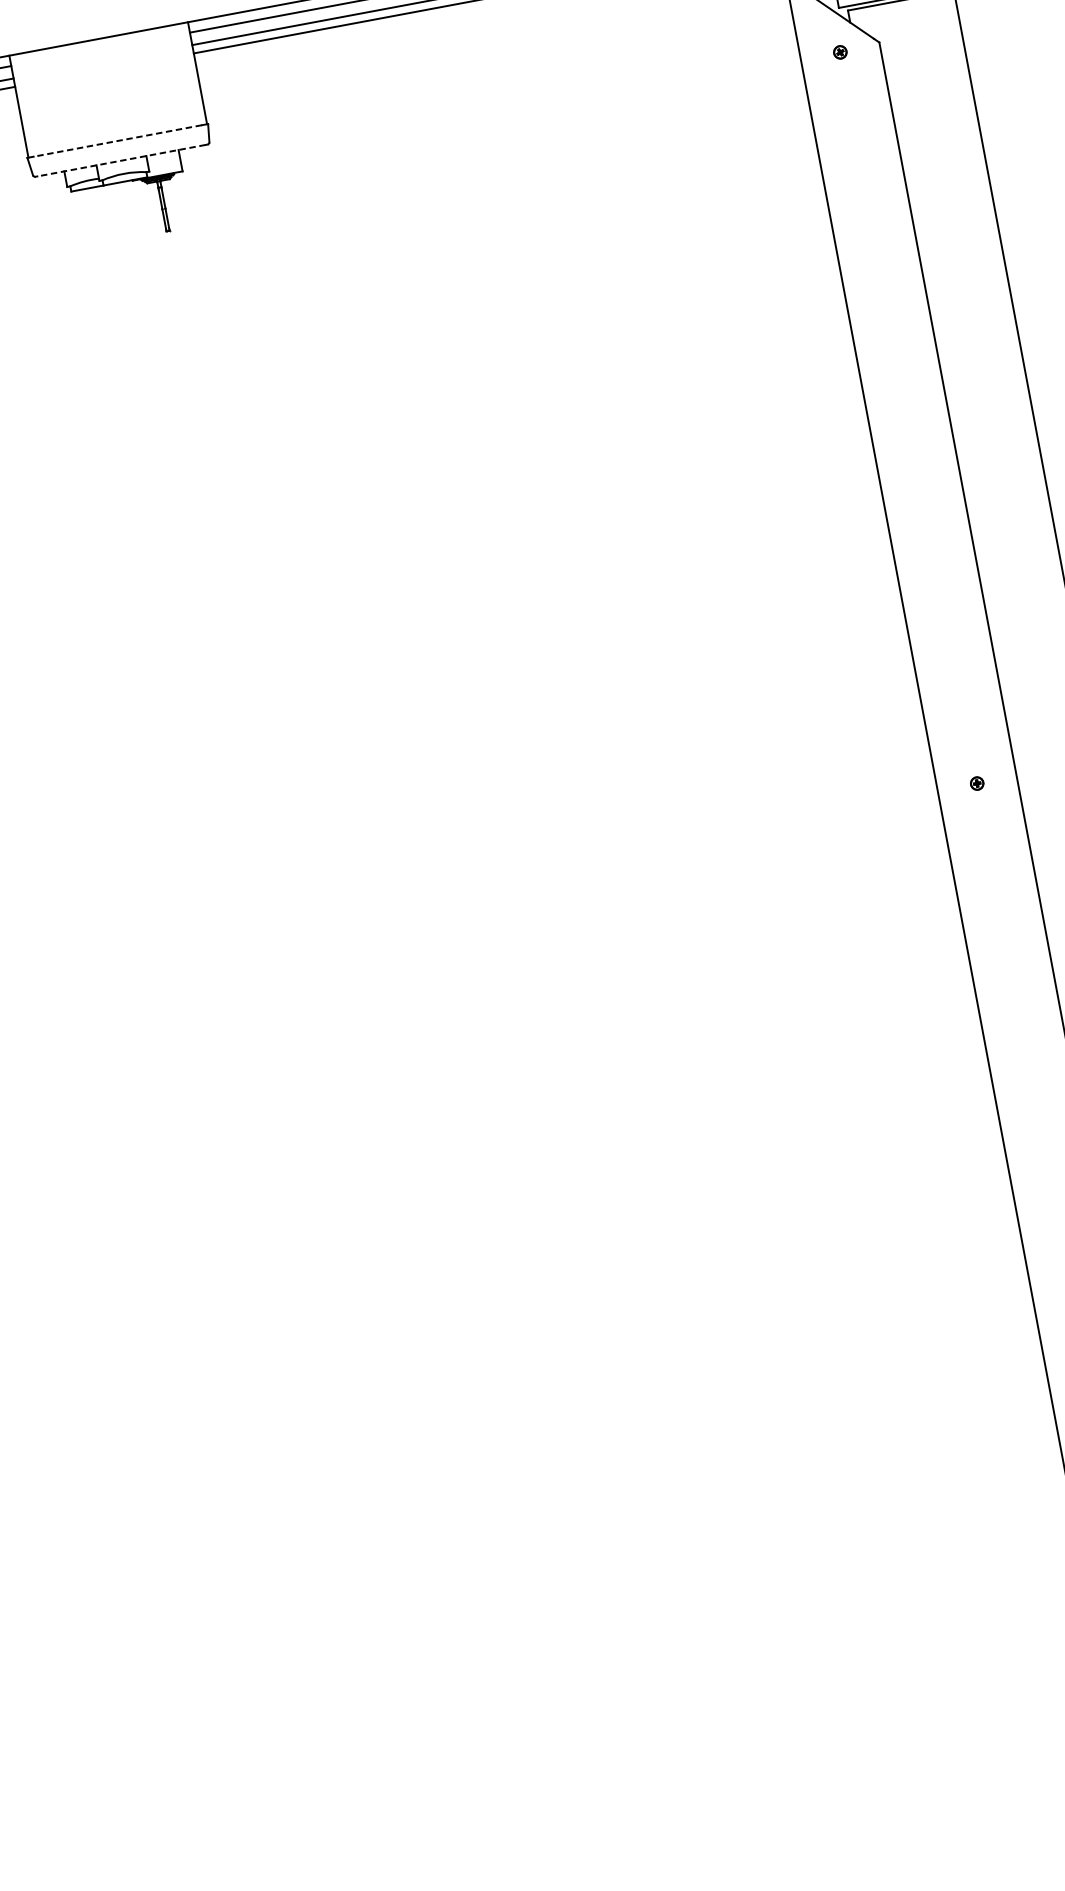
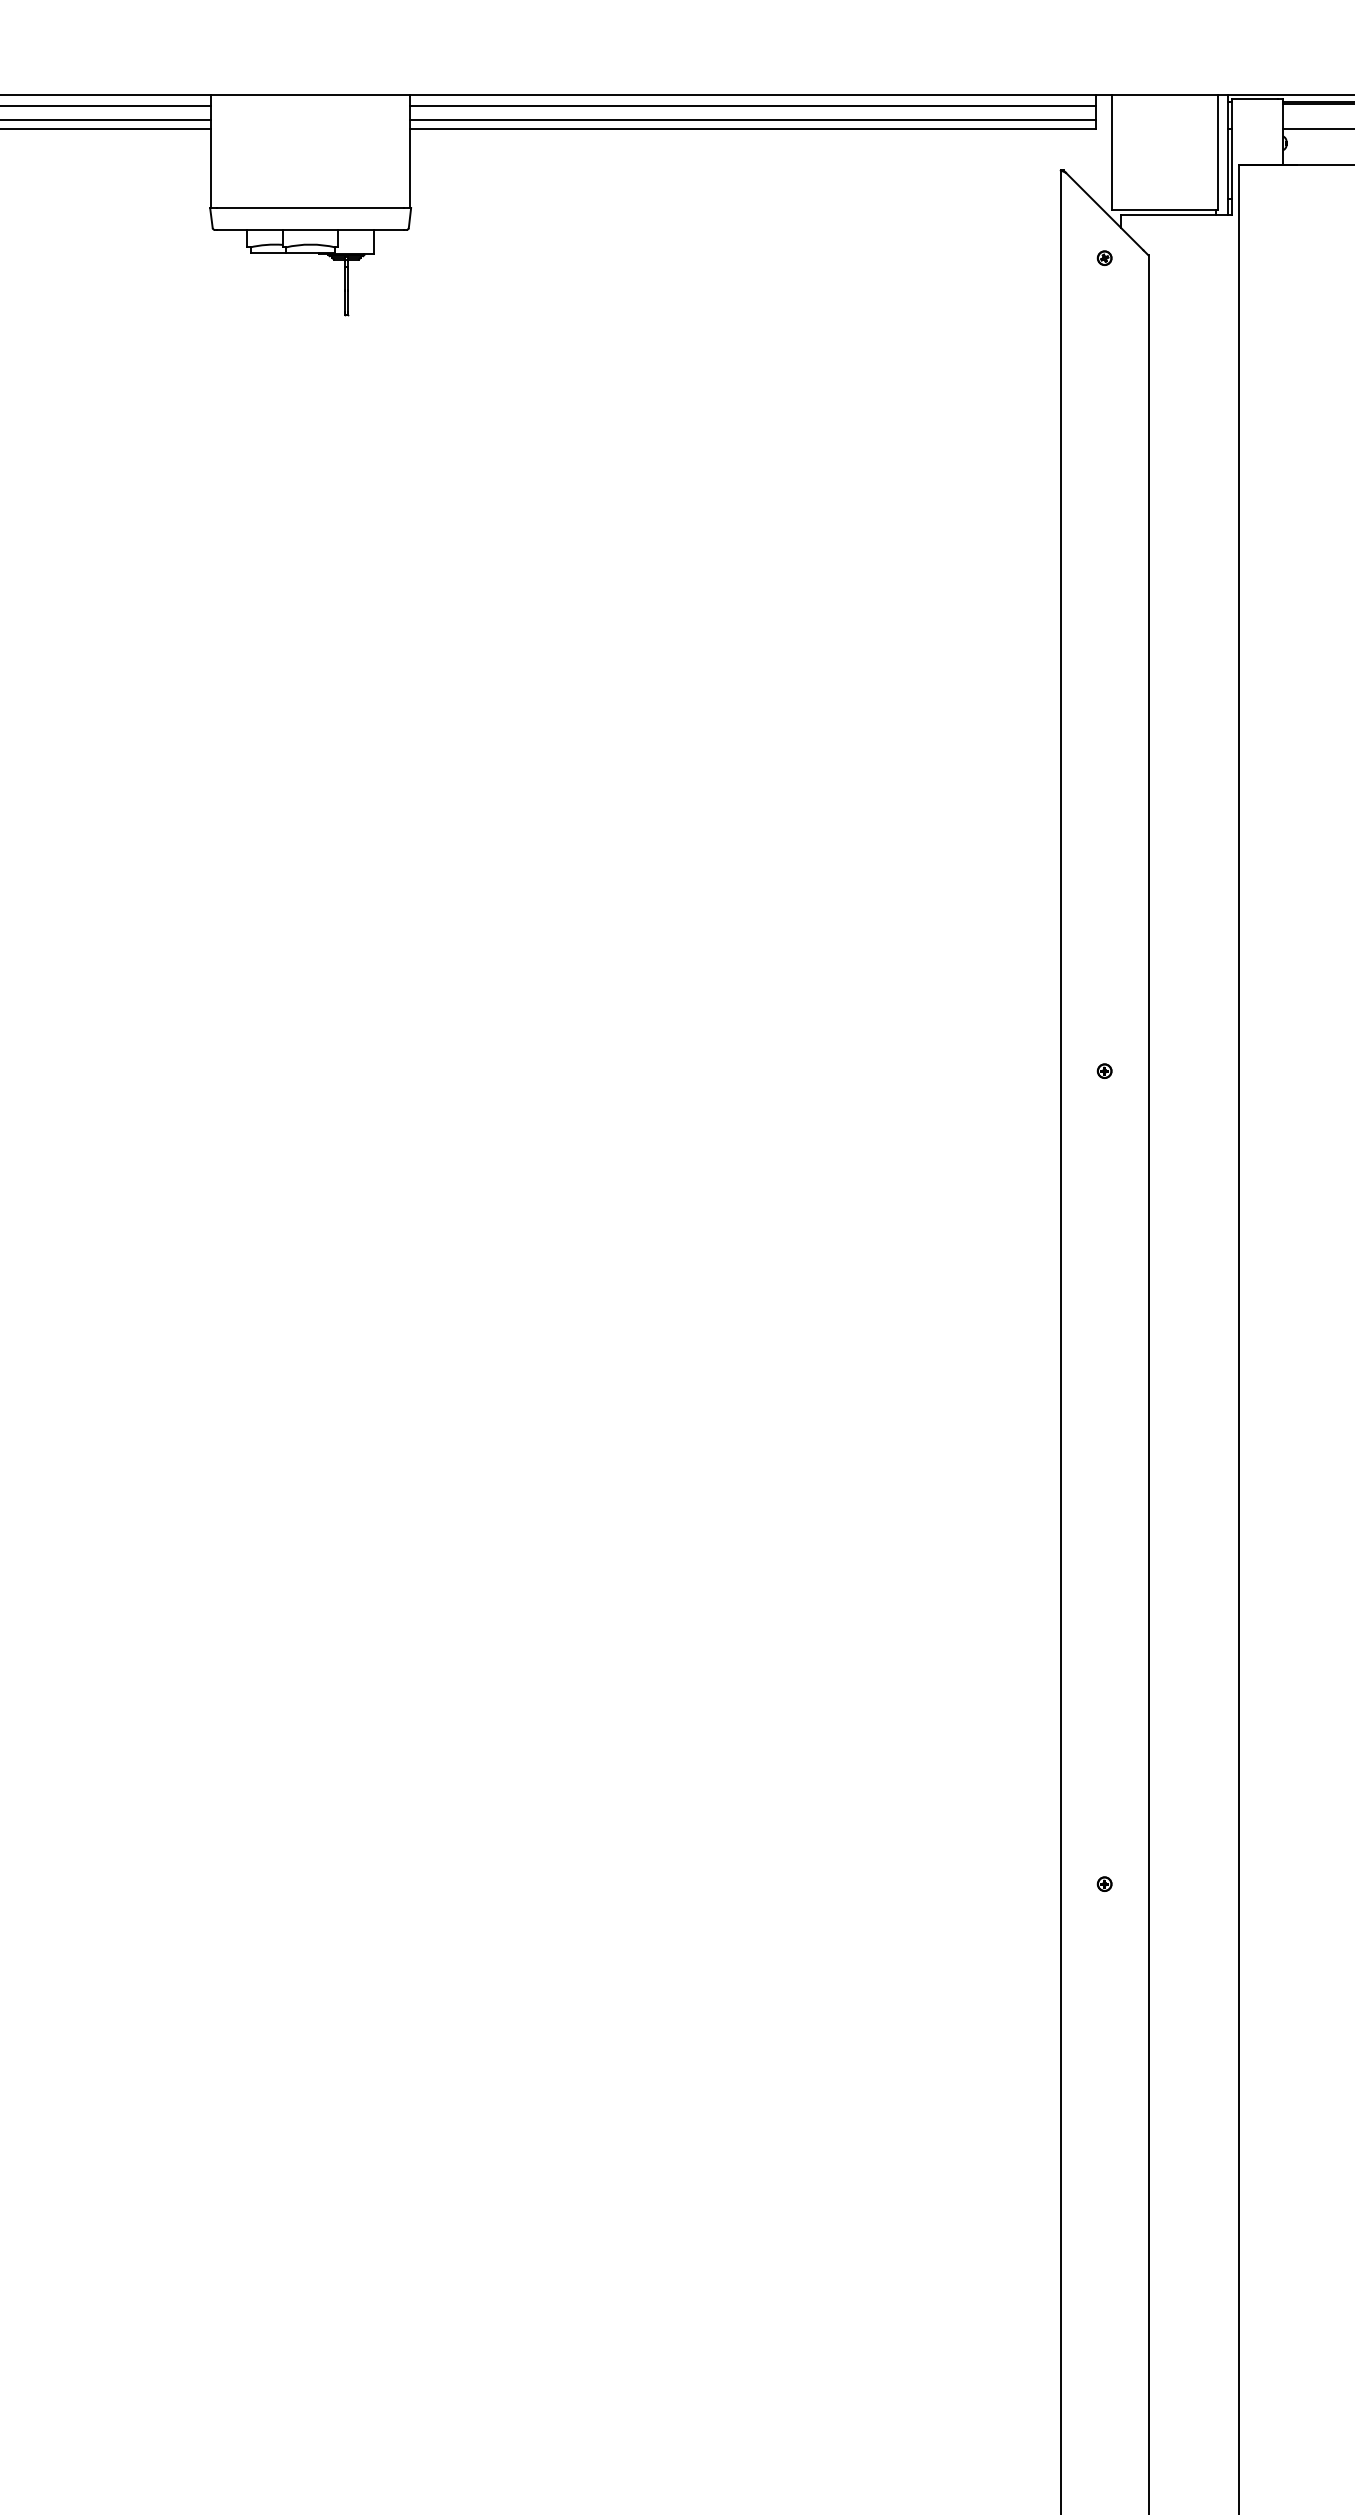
line: (117, 141) -> (310, 208), dashed -> solid
line: (121, 161) -> (310, 230), dashed -> solid

